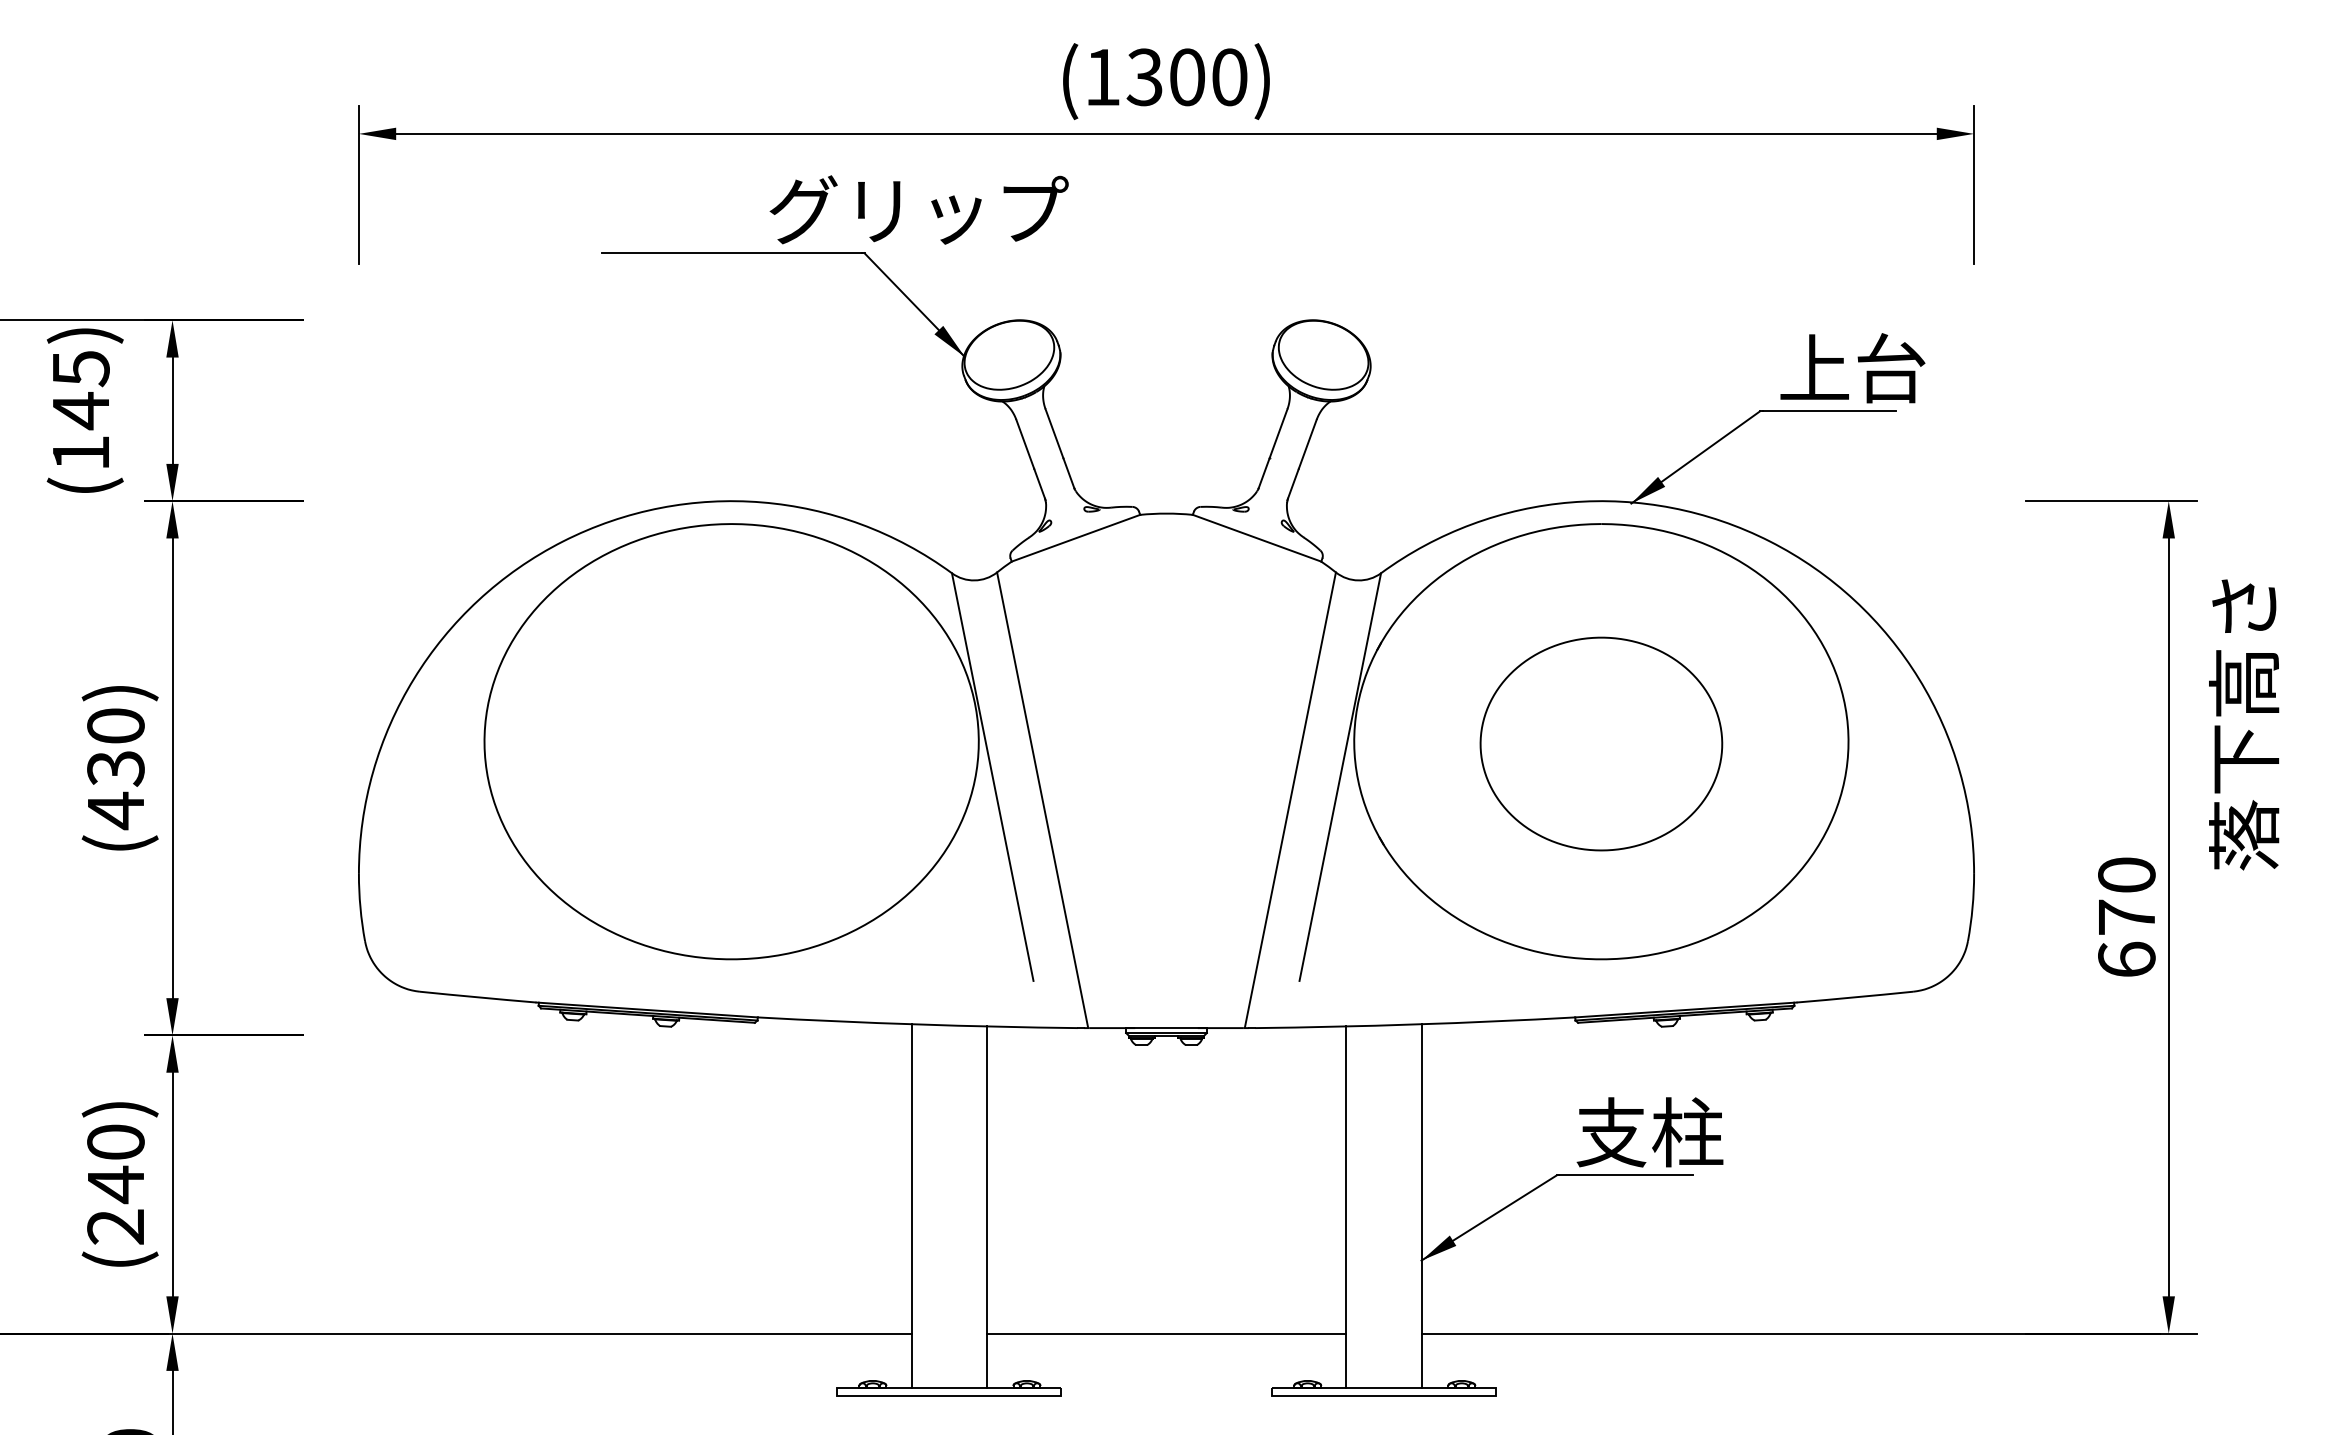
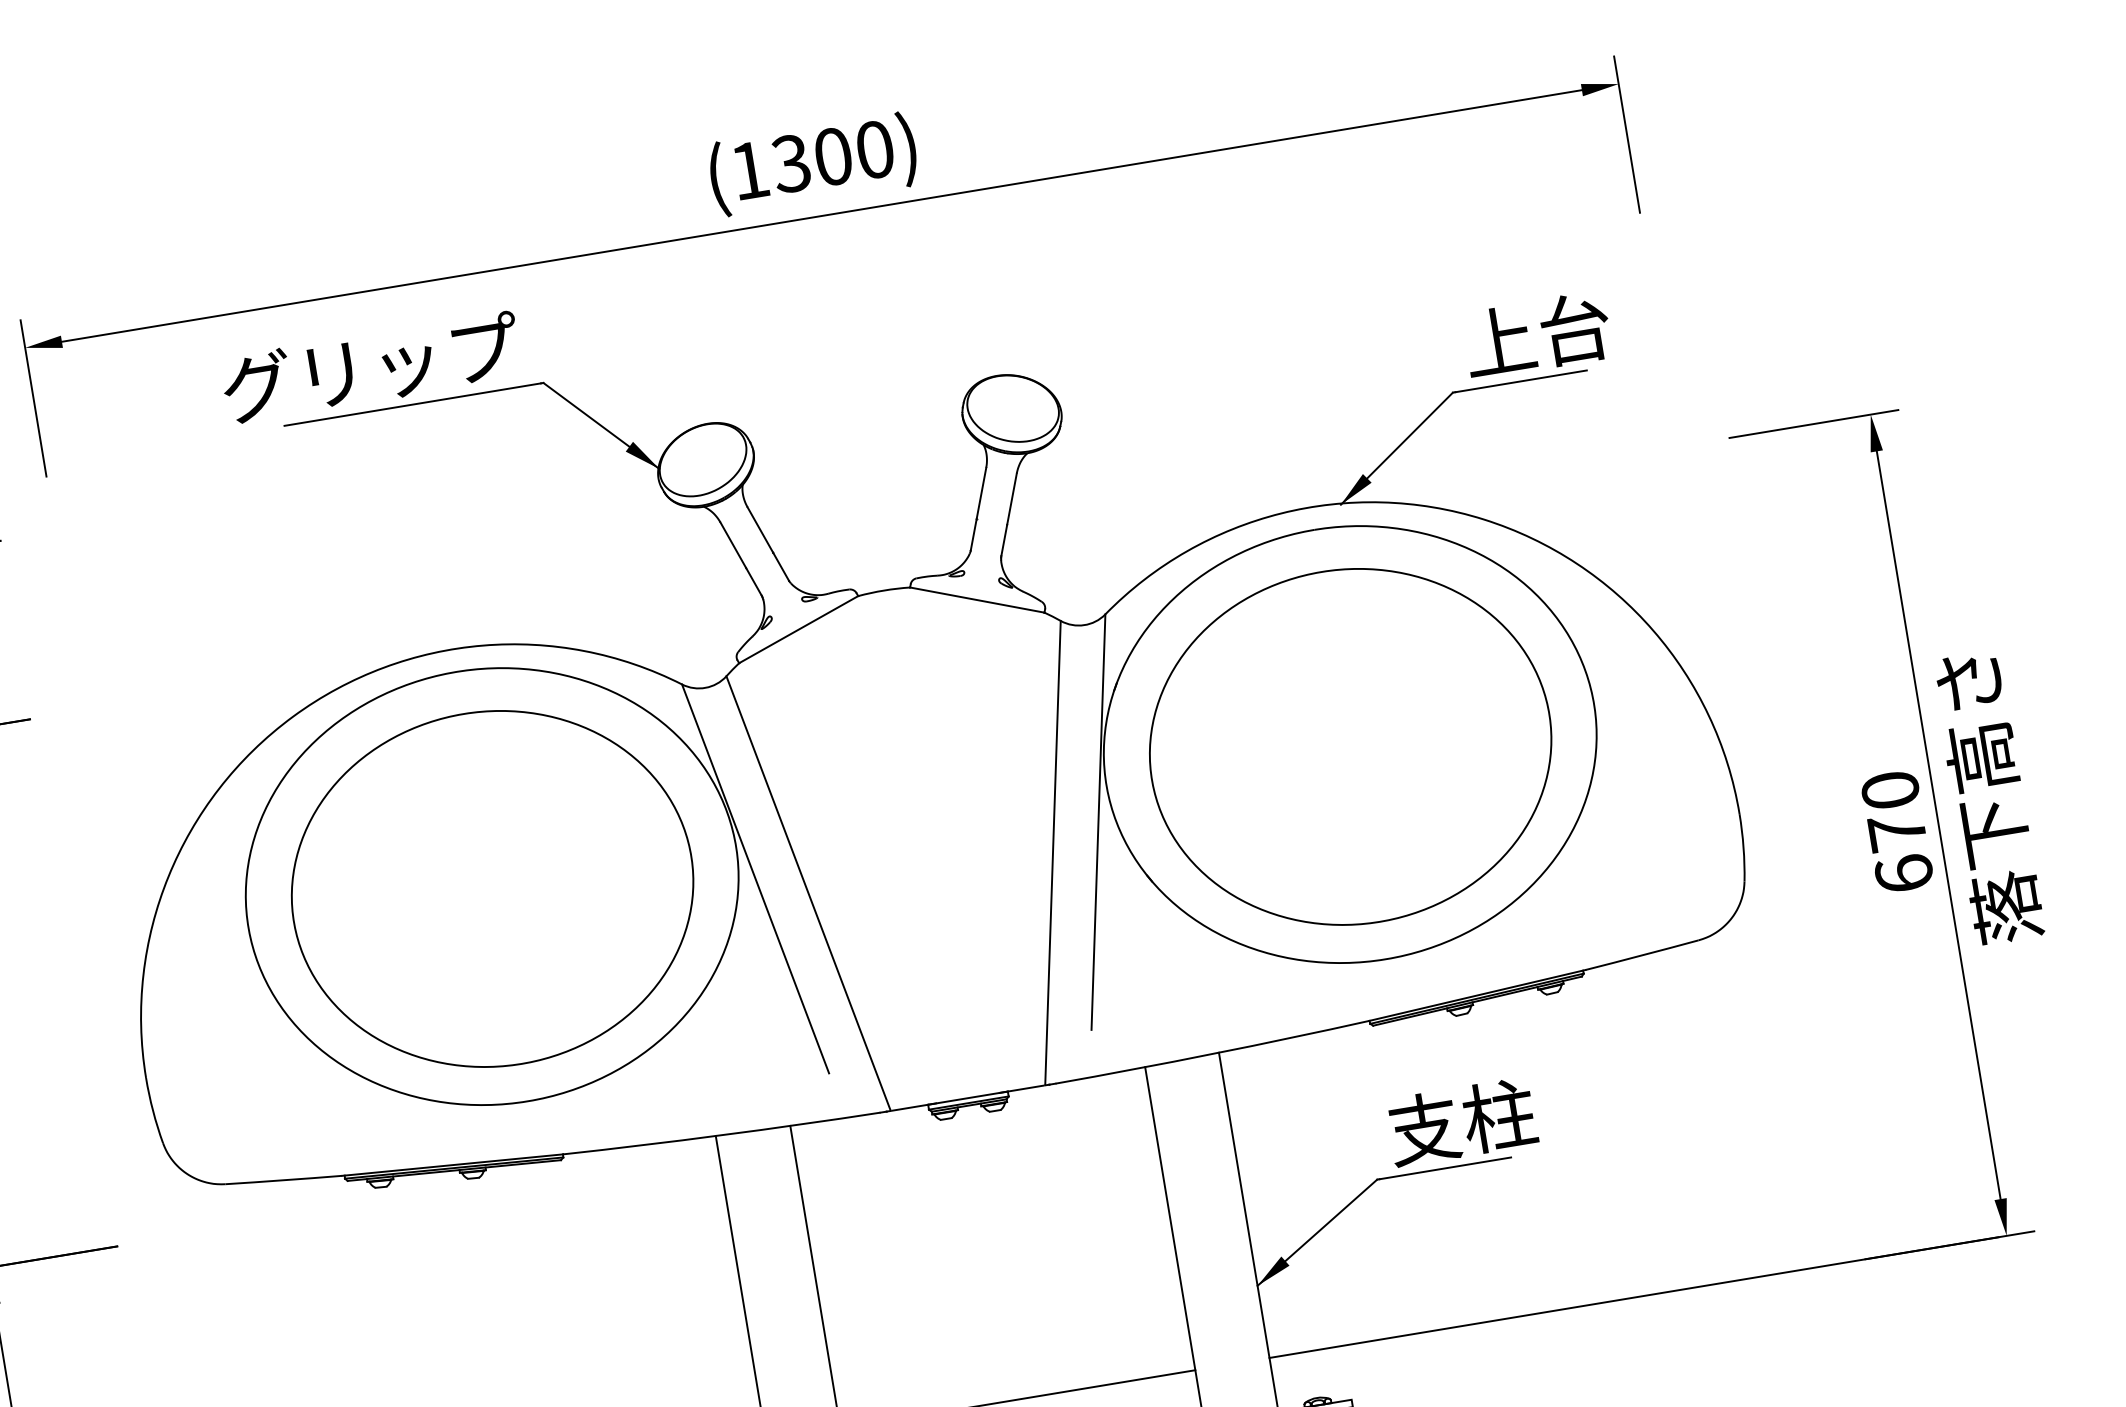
text: (918, 209) -> (370, 367), moved
text: (2244, 724) -> (1988, 797), moved
part: (731, 743) -> (492, 888), added
part: (1601, 743) -> (1350, 746), size x1.67

